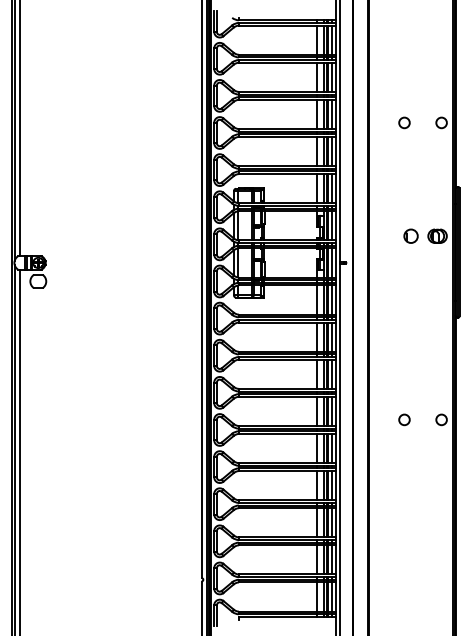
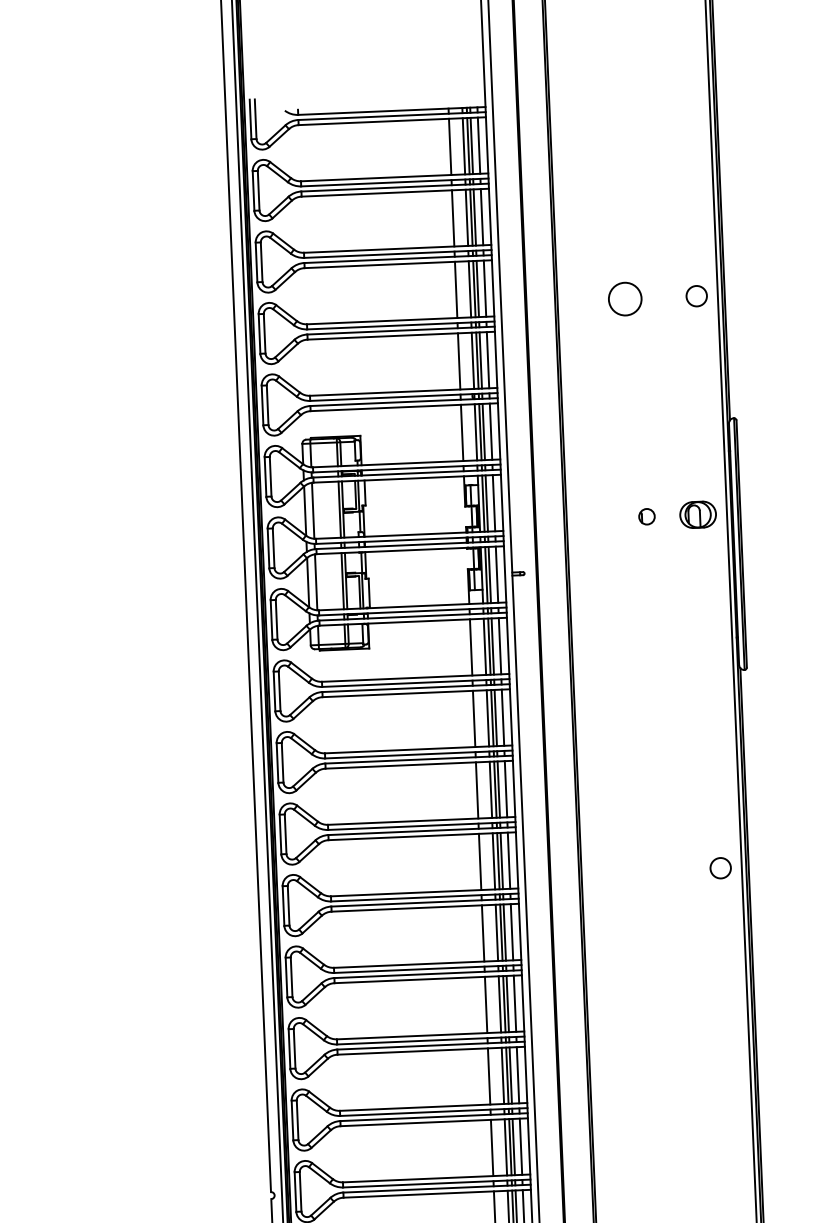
circle: (404, 122) -> (625, 298), size x1.6
circle: (410, 235) -> (645, 515), size x0.6
circle: (404, 419) -> (649, 870), removed

